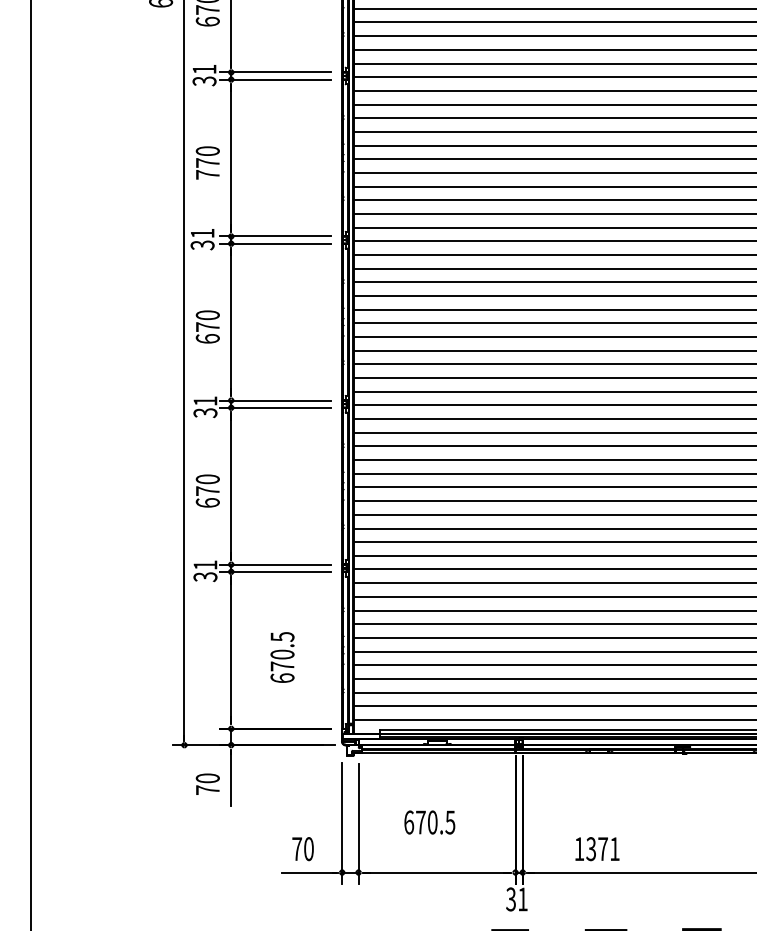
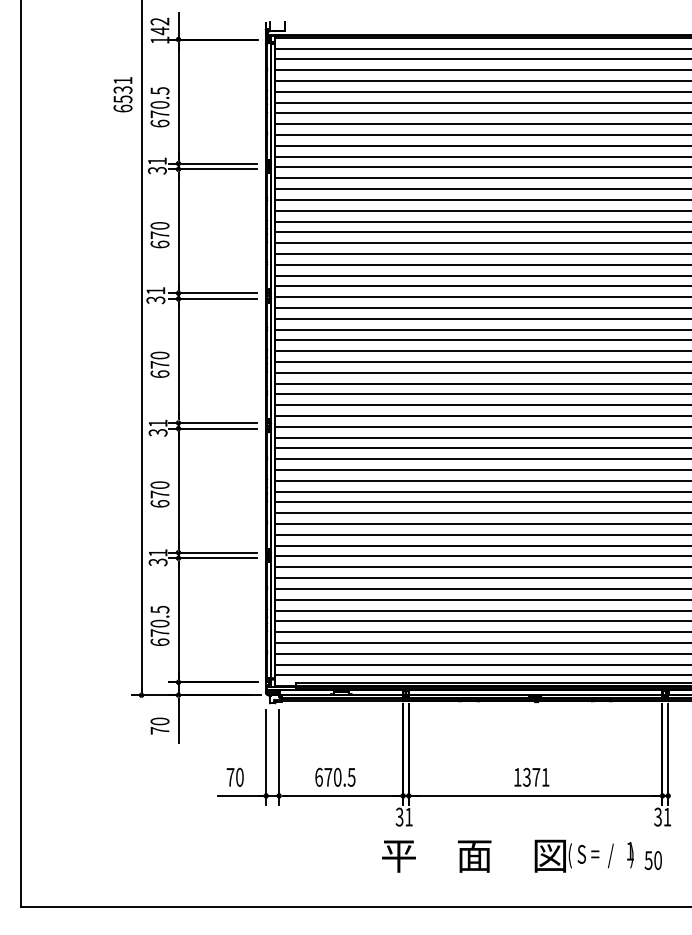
text: (207, 174) -> (159, 244), 770 -> 670
text: (281, 656) -> (159, 625), moved
text: (429, 821) -> (335, 776), moved
text: (596, 848) -> (531, 776), moved

